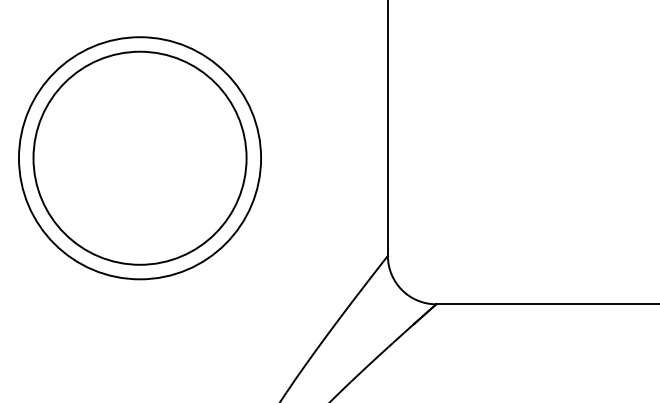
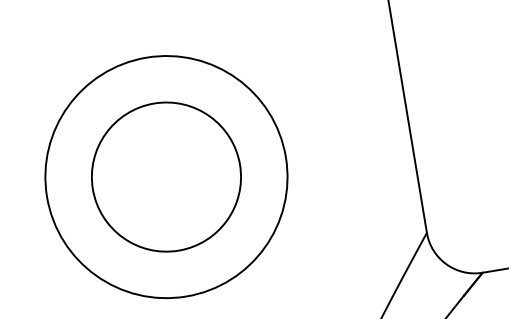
circle: (139, 157) -> (165, 176), size x0.7

